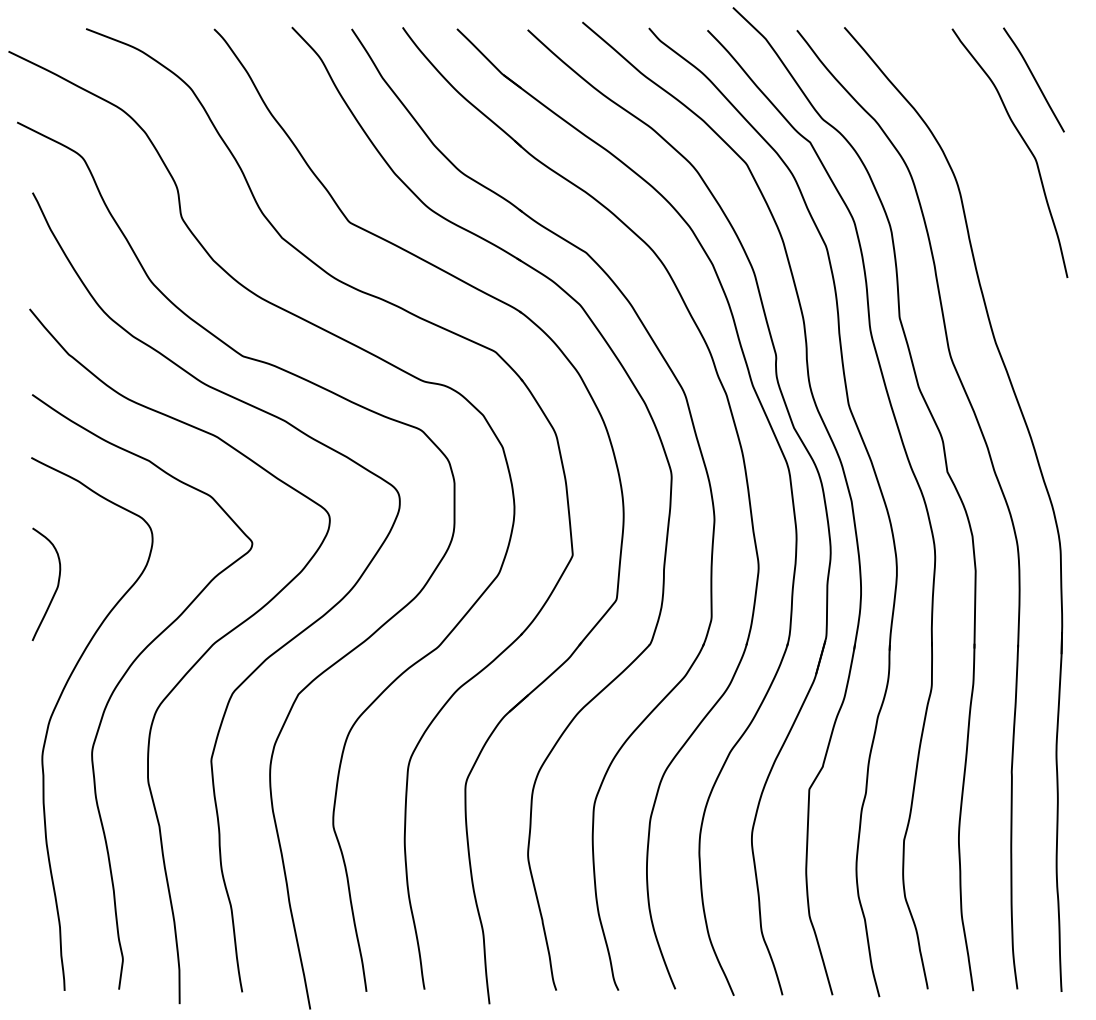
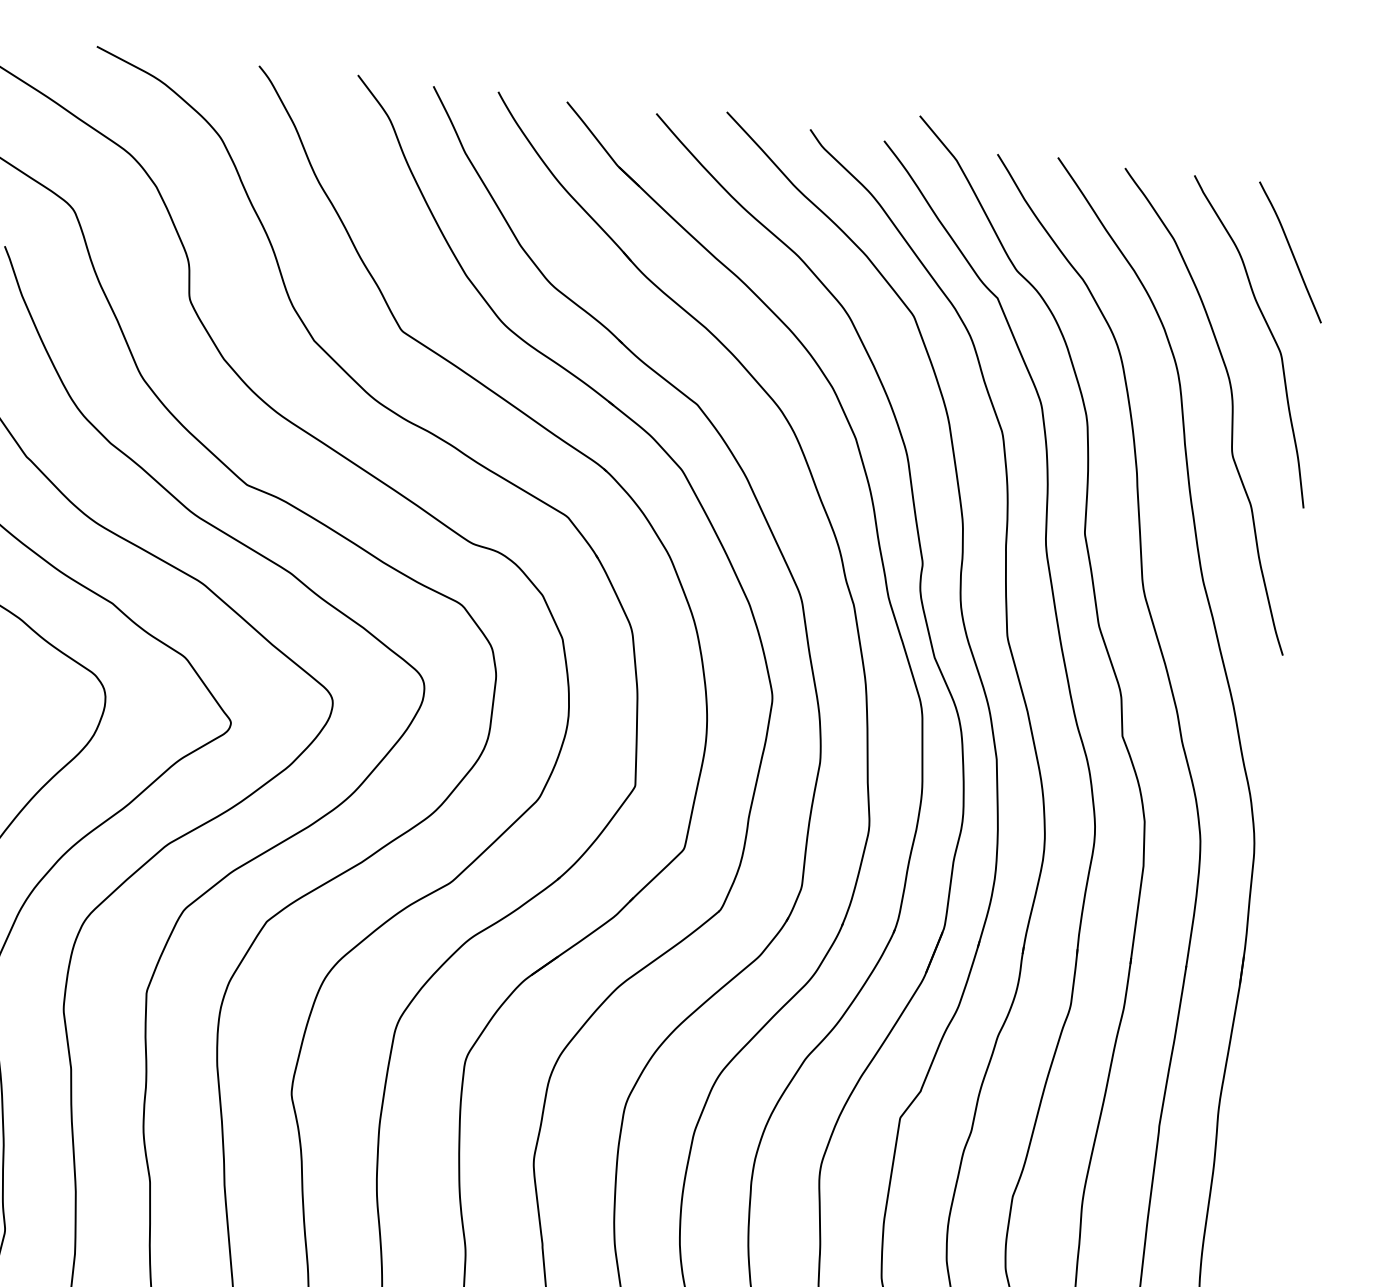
curve: (1002, 211) -> (1231, 414), added

